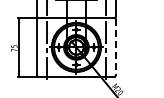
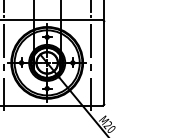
line: (115, 47) -> (104, 63), dashed -> solid

